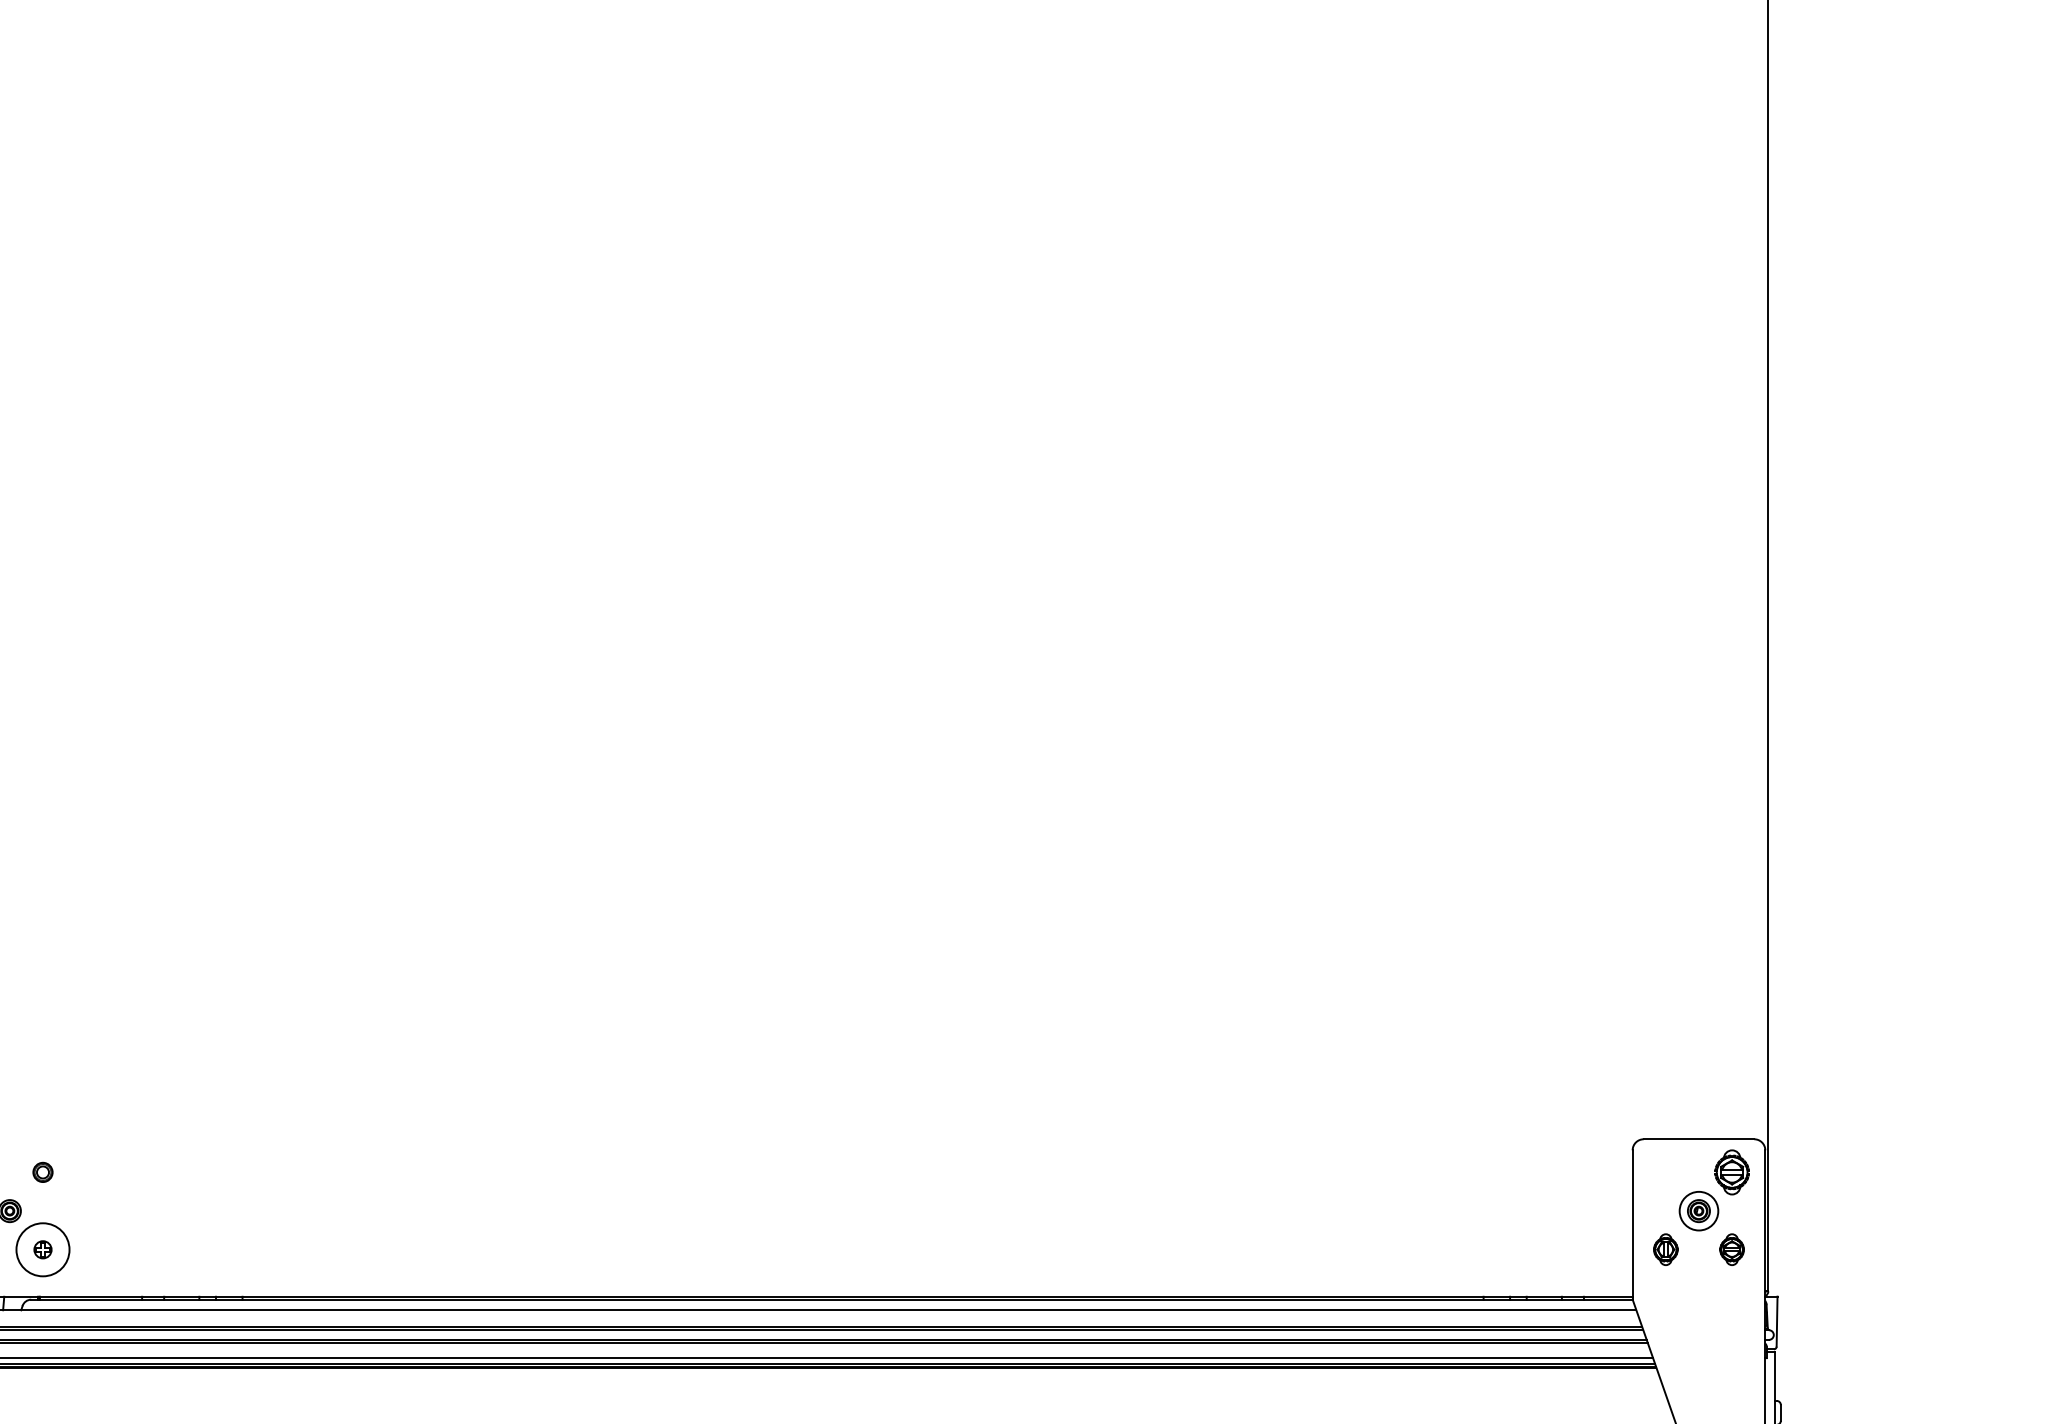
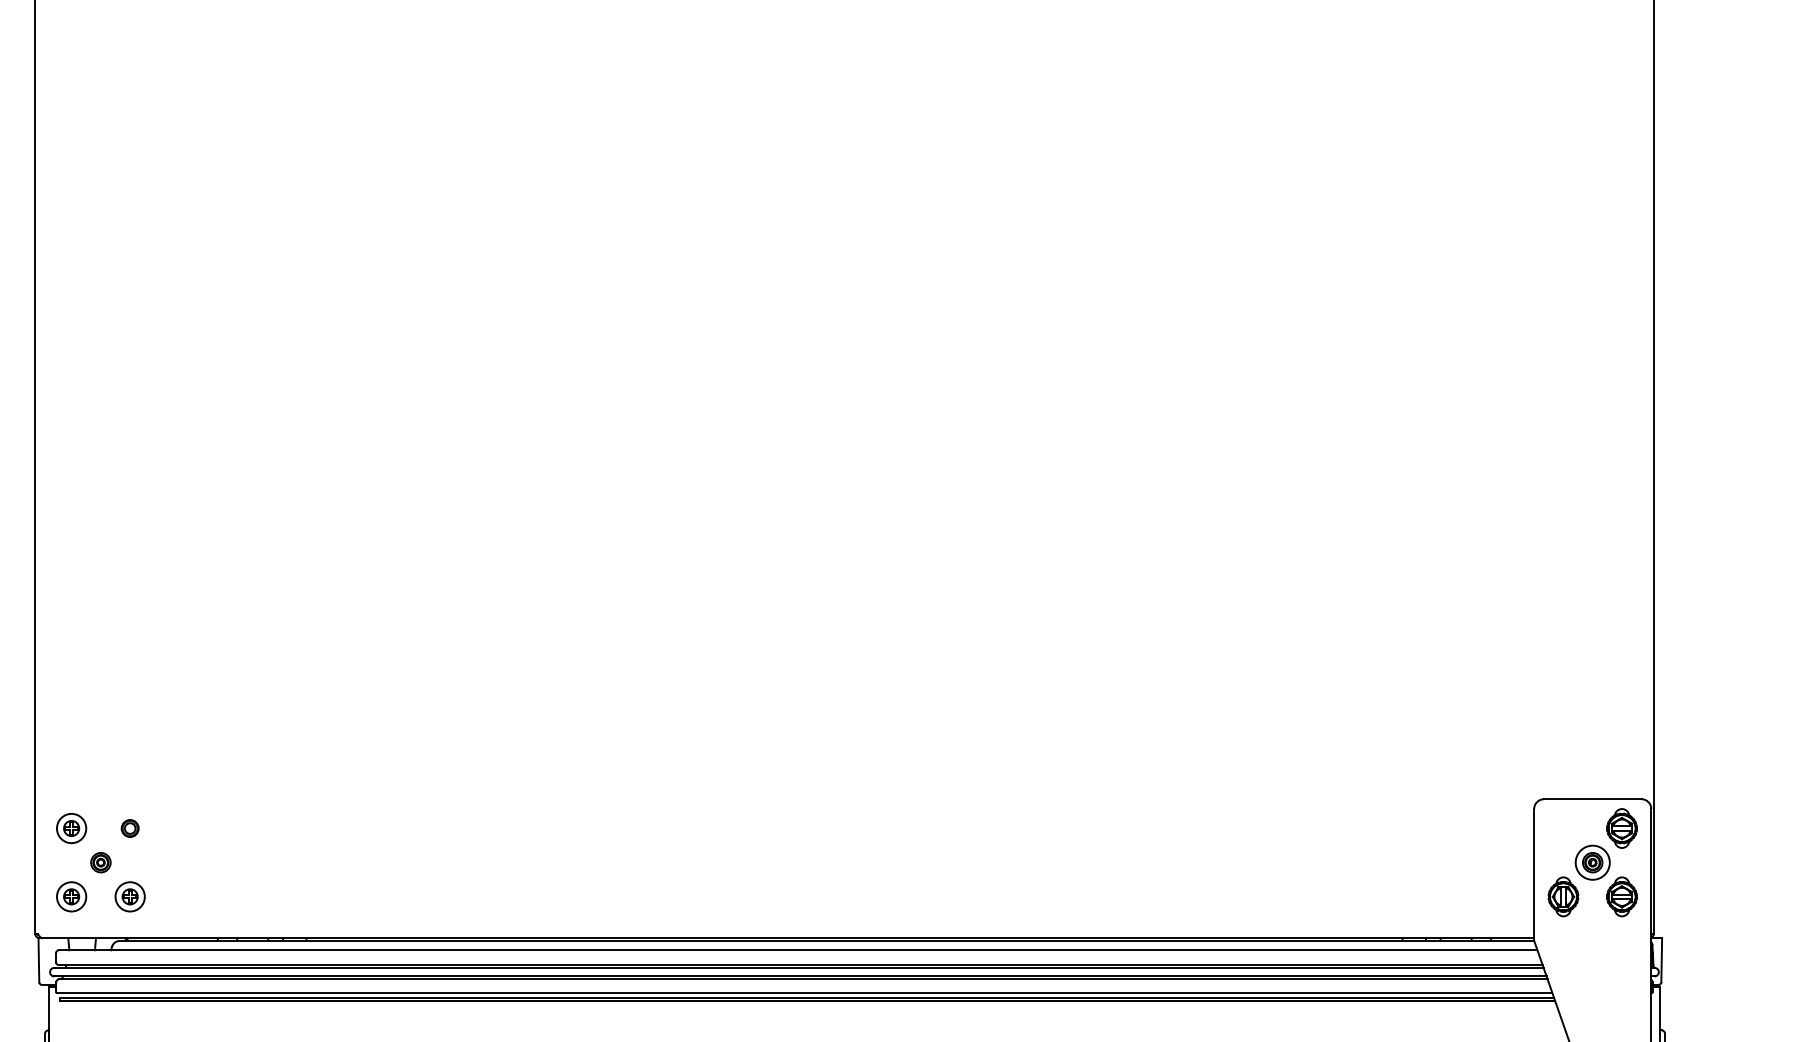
circle: (42, 1249) -> (129, 896), size x0.62
part: (1665, 1249) -> (1563, 896), size x1.43
part: (1731, 1249) -> (1621, 896), size x1.43

